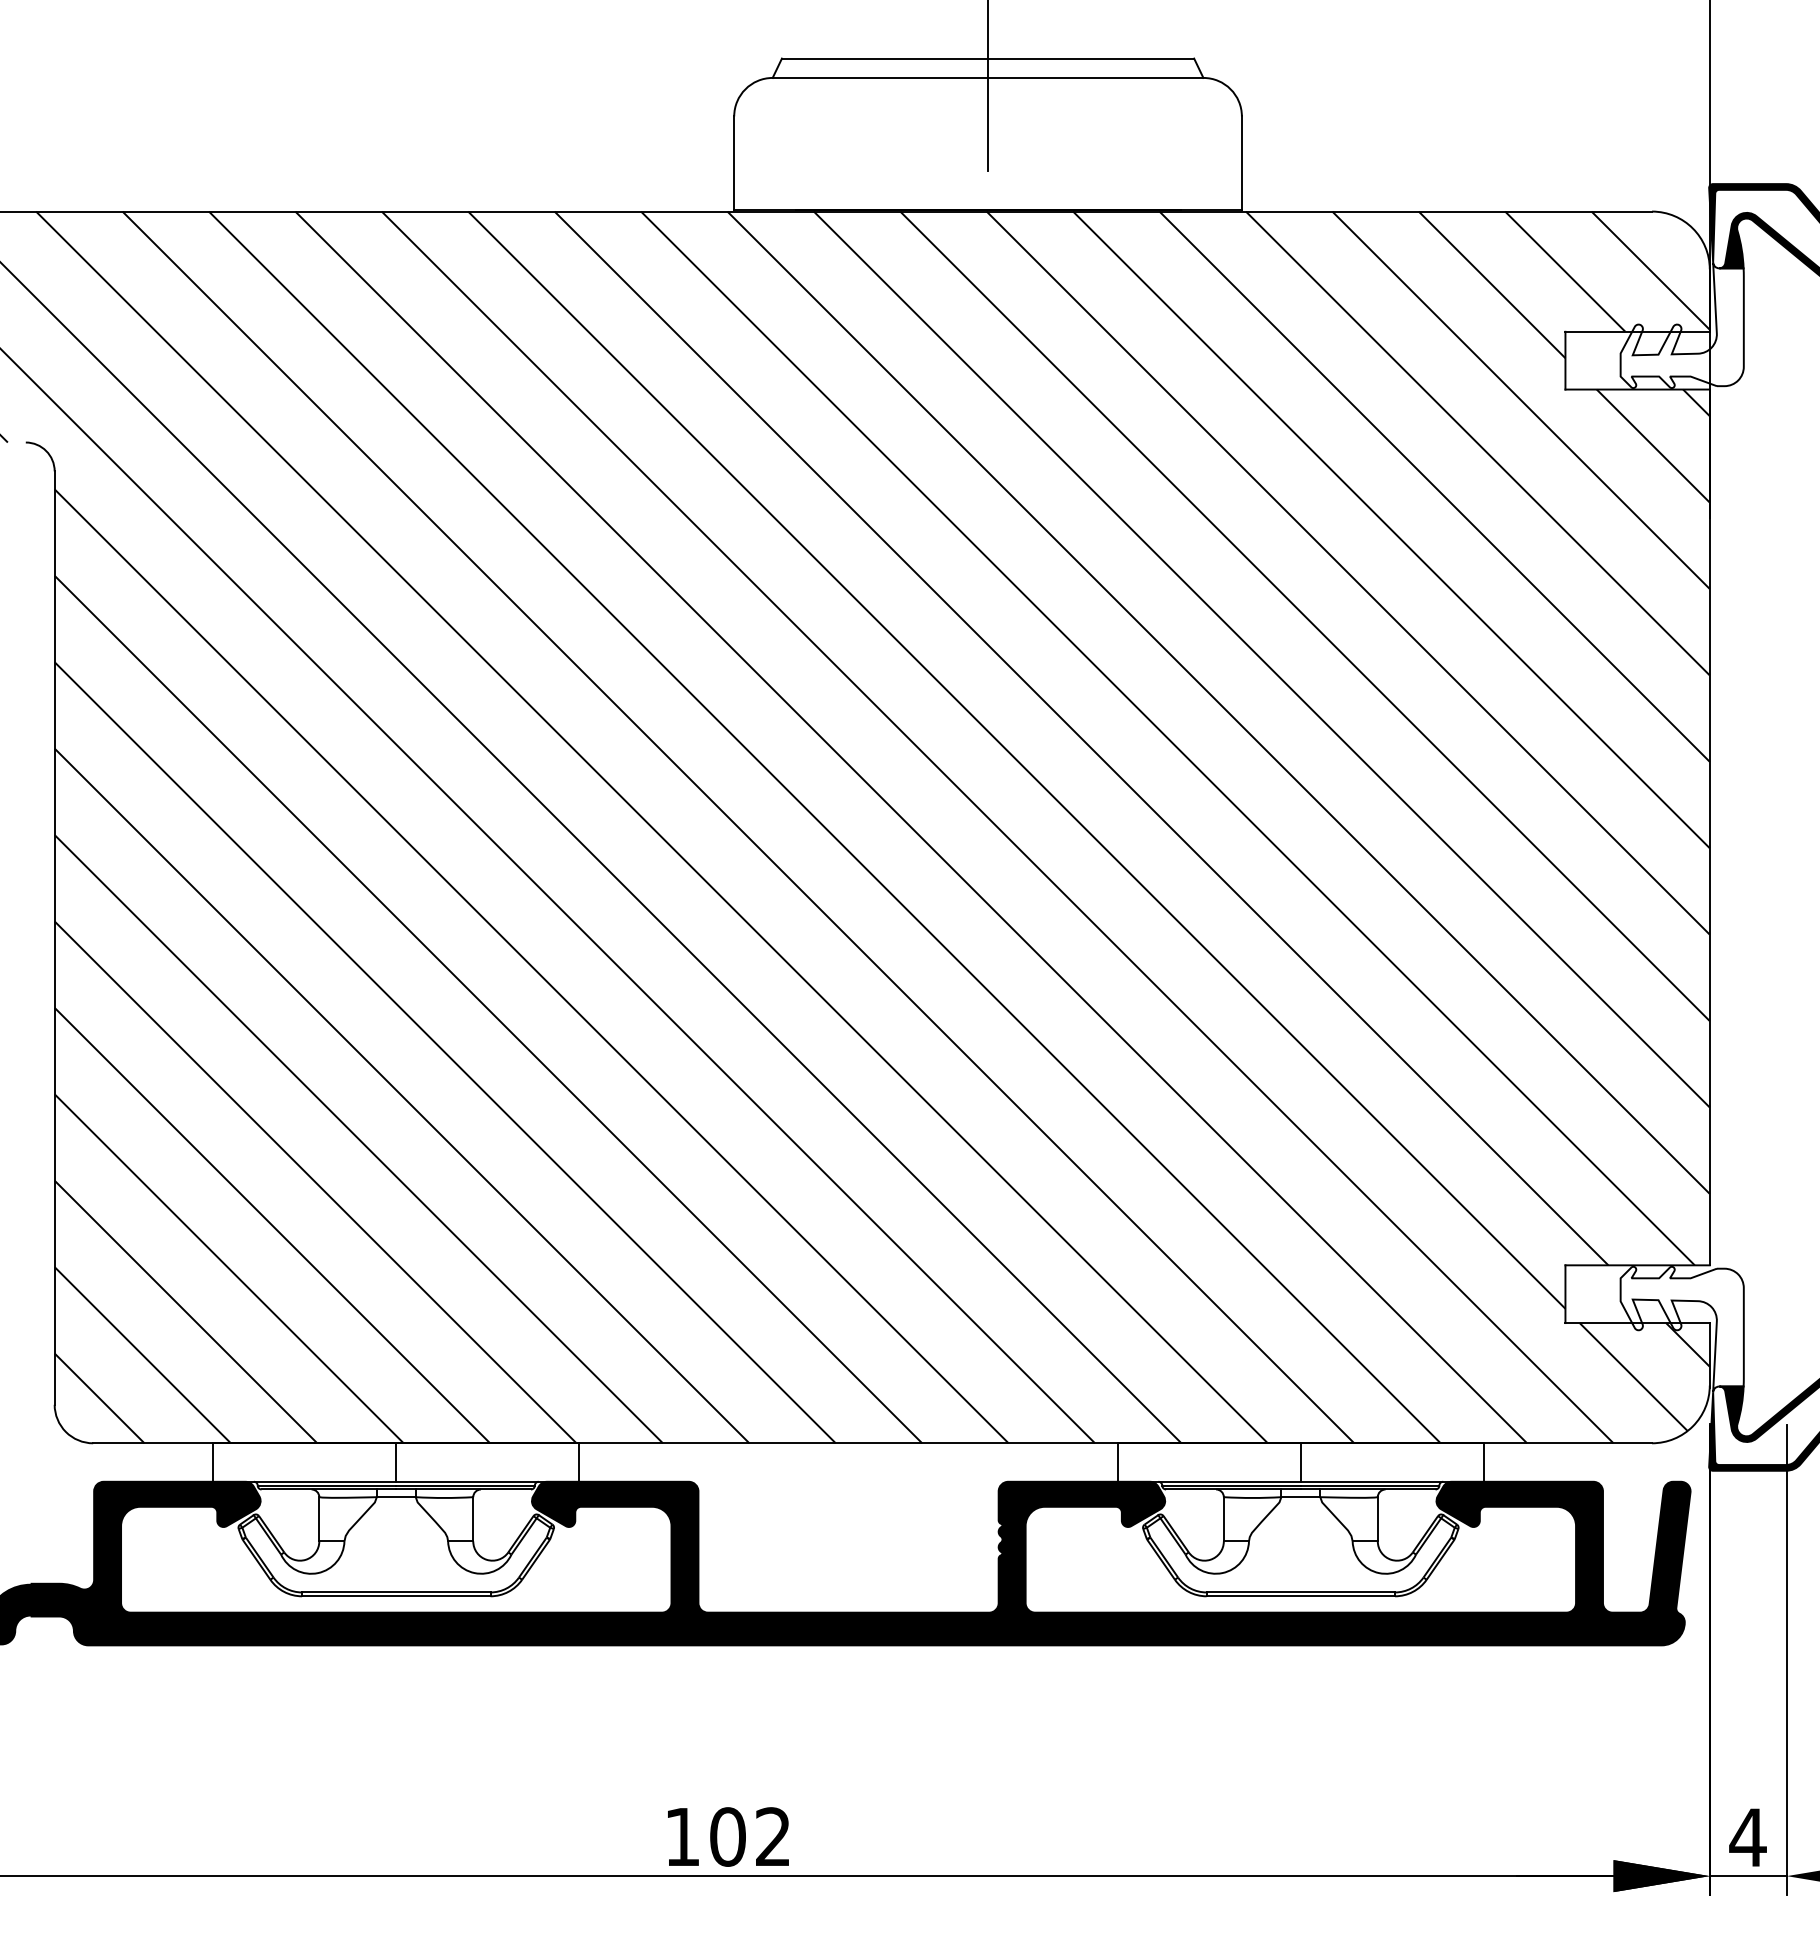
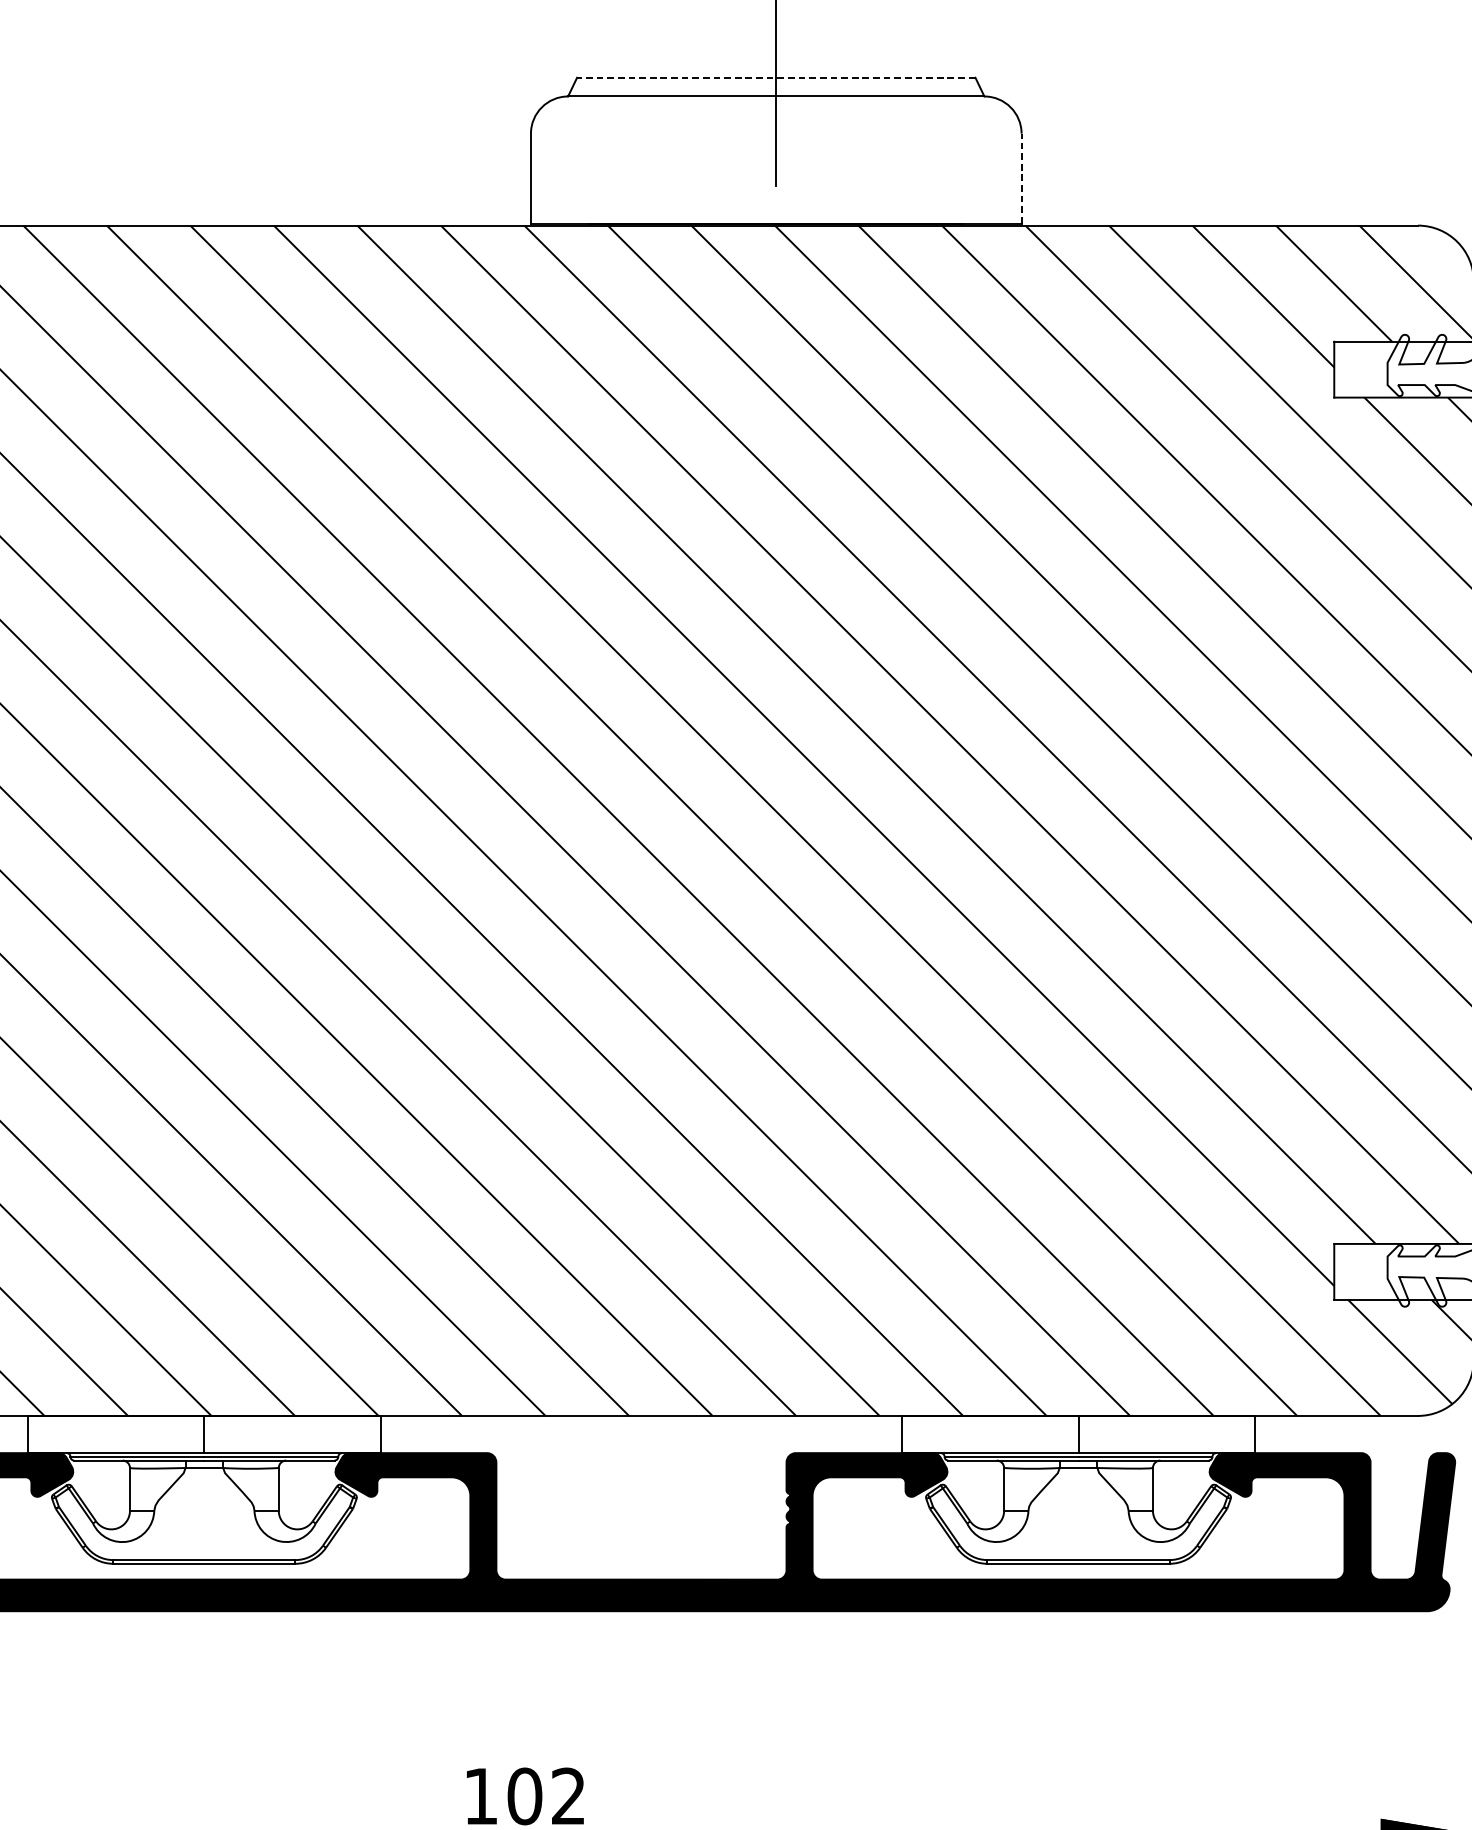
line: (987, 58) -> (775, 77), solid -> dashed
line: (1241, 163) -> (1021, 179), solid -> dashed

